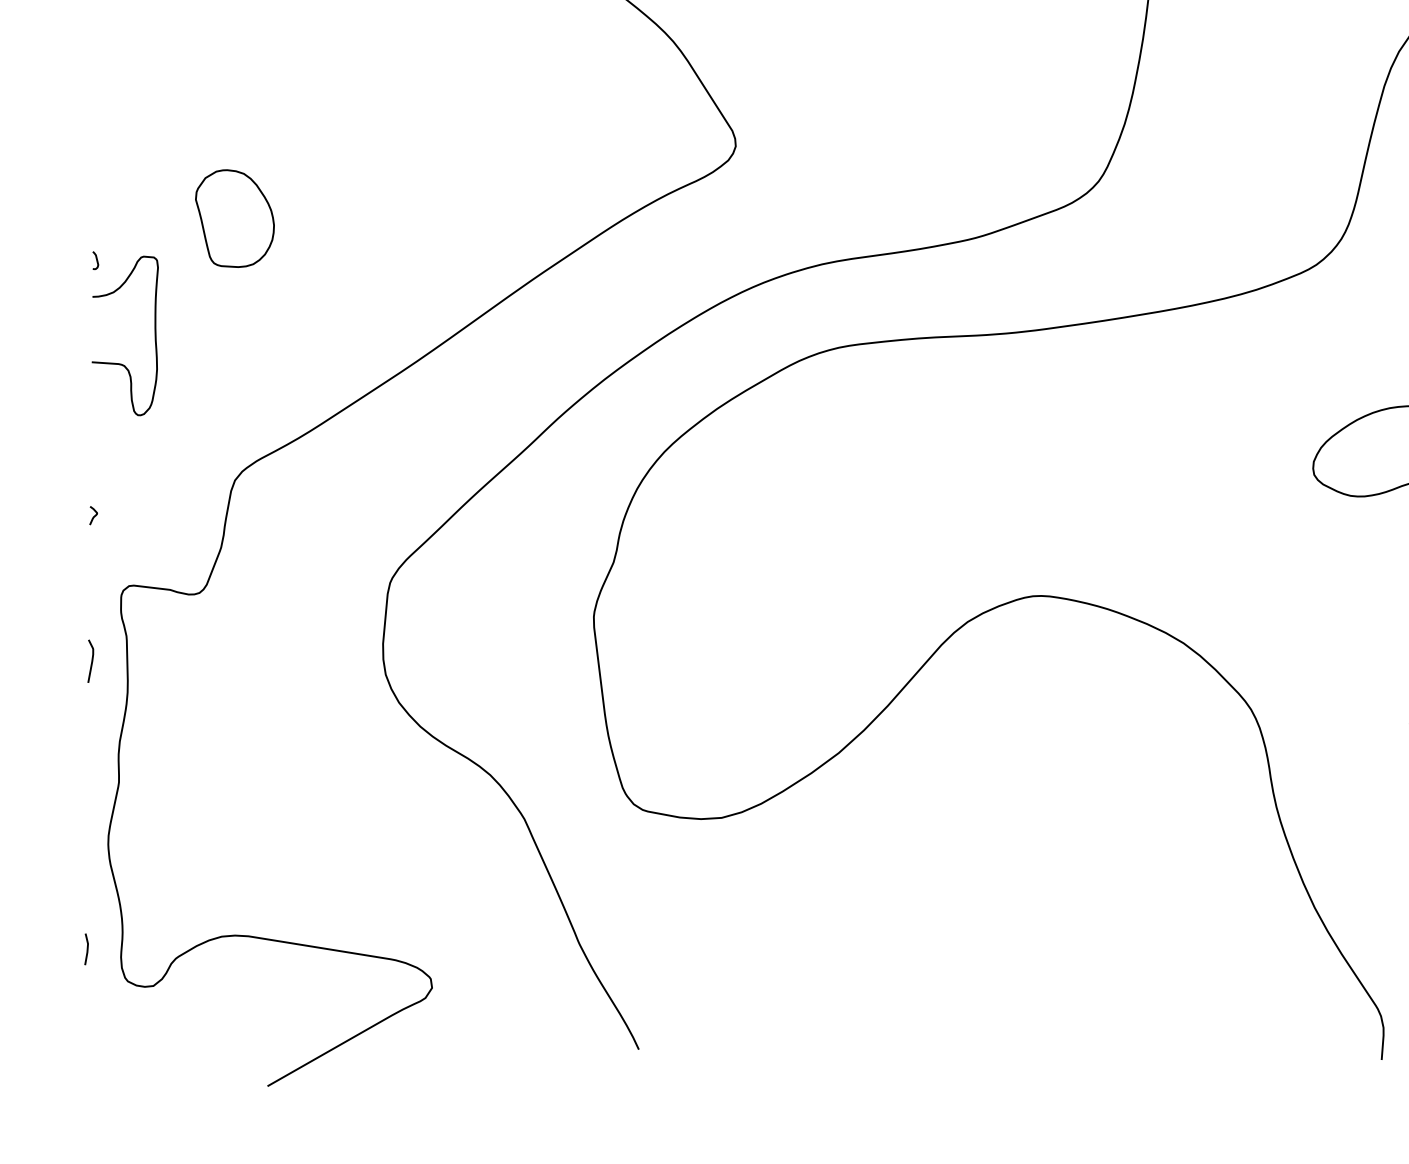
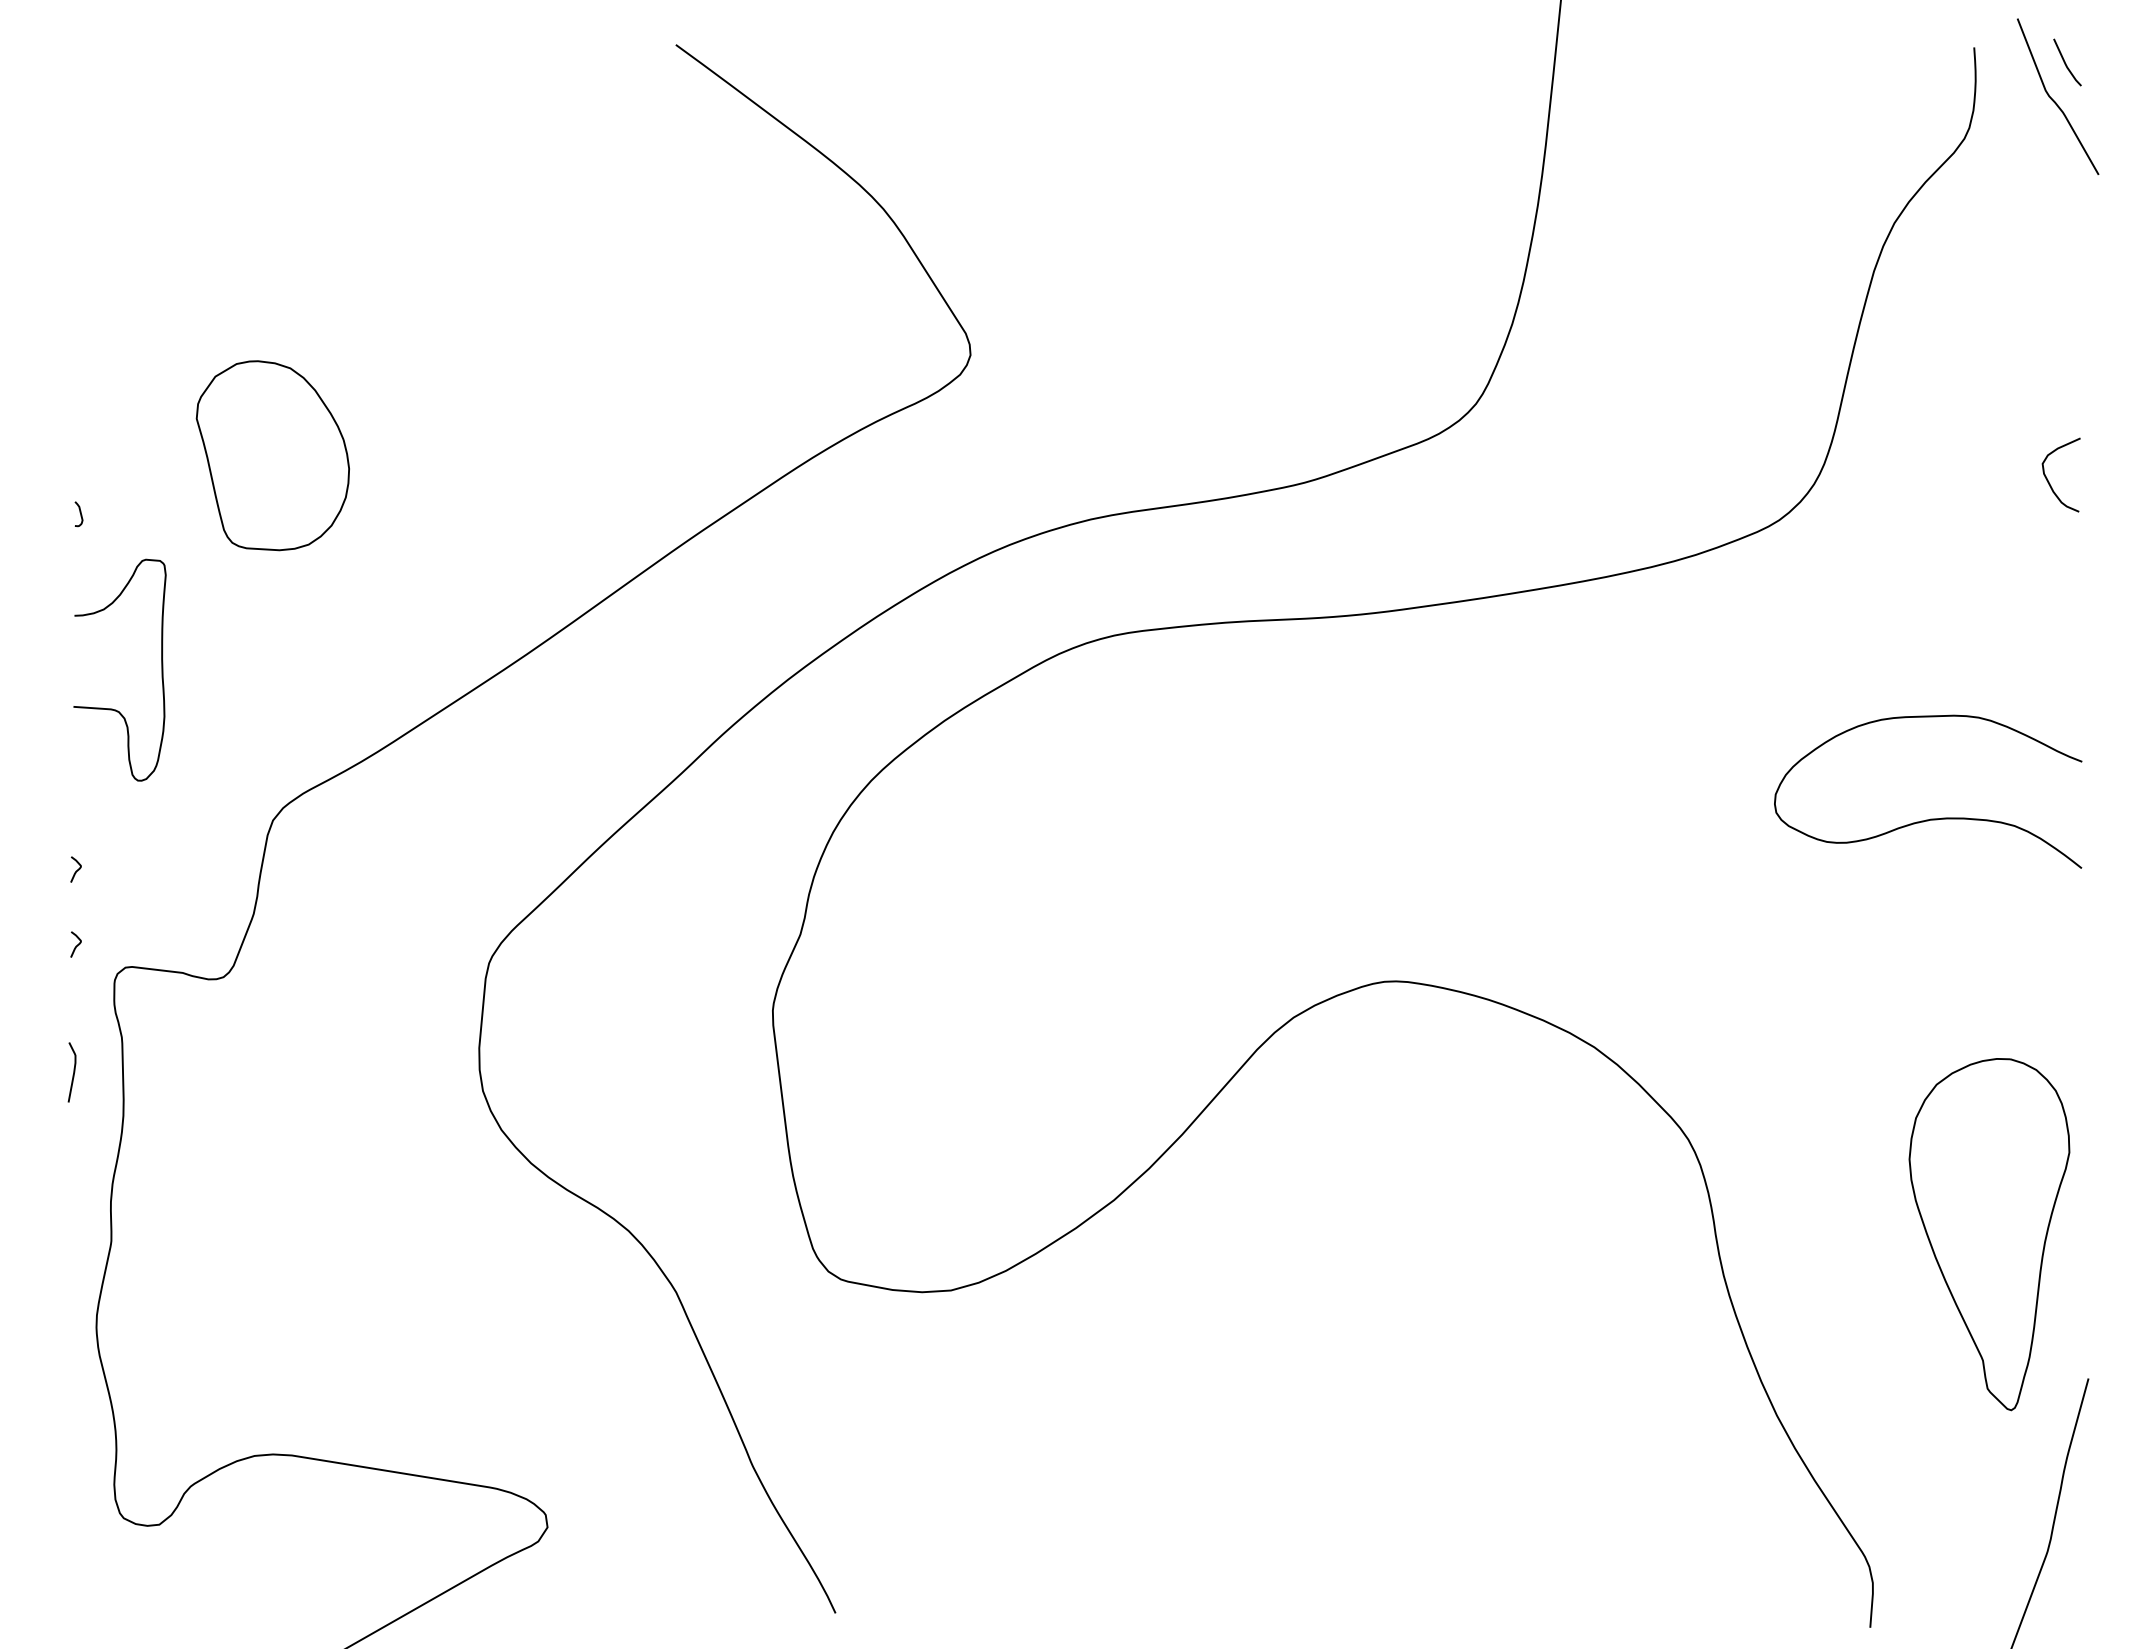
part: (234, 218) -> (272, 455), size x1.4
curve: (119, 363) -> (112, 708), moved
curve: (93, 570) -> (76, 945), added
line: (86, 949) -> (66, 1473), removed

